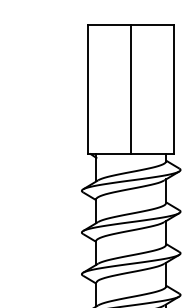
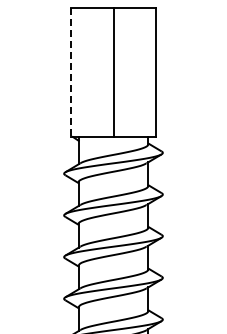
line: (88, 89) -> (70, 72), solid -> dashed

